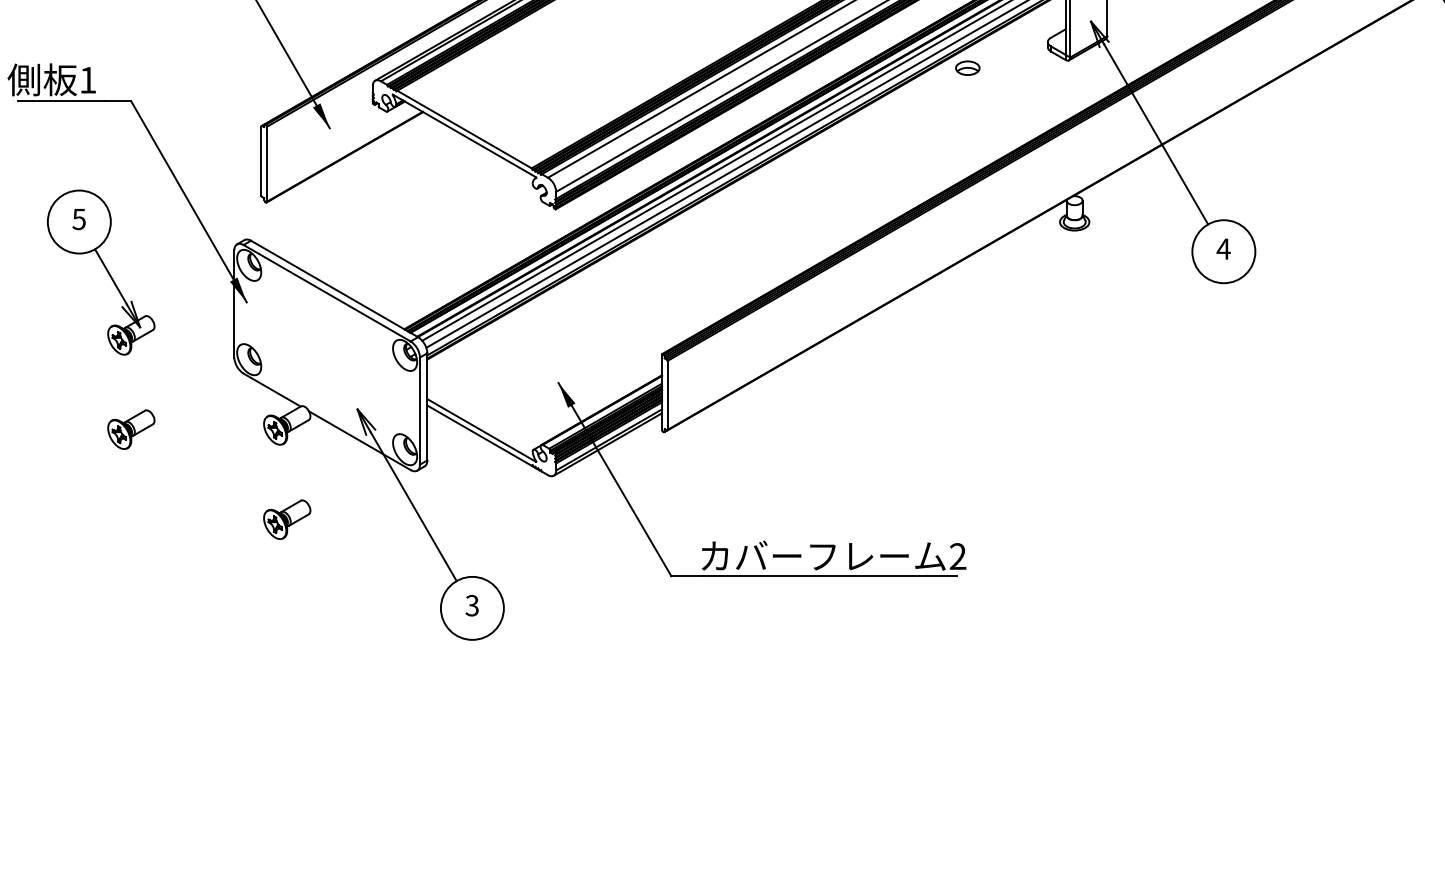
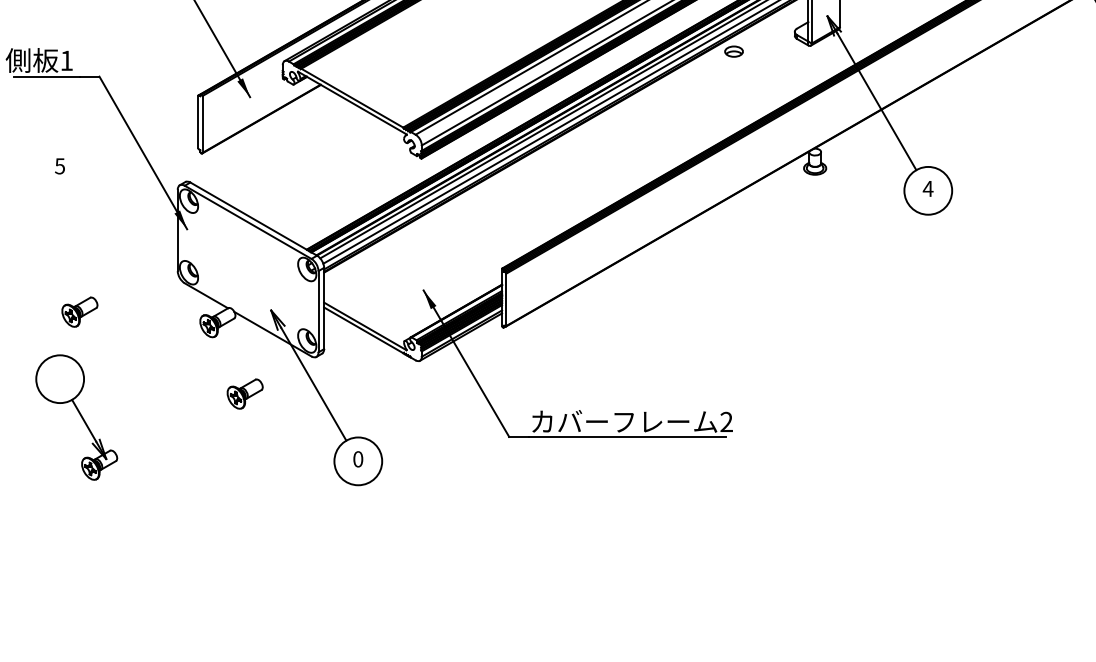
part: (101, 272) -> (76, 417), moved
part: (131, 429) -> (80, 312), moved
part: (287, 519) -> (245, 393), moved
text: (471, 605) -> (357, 459), 3 -> 0

